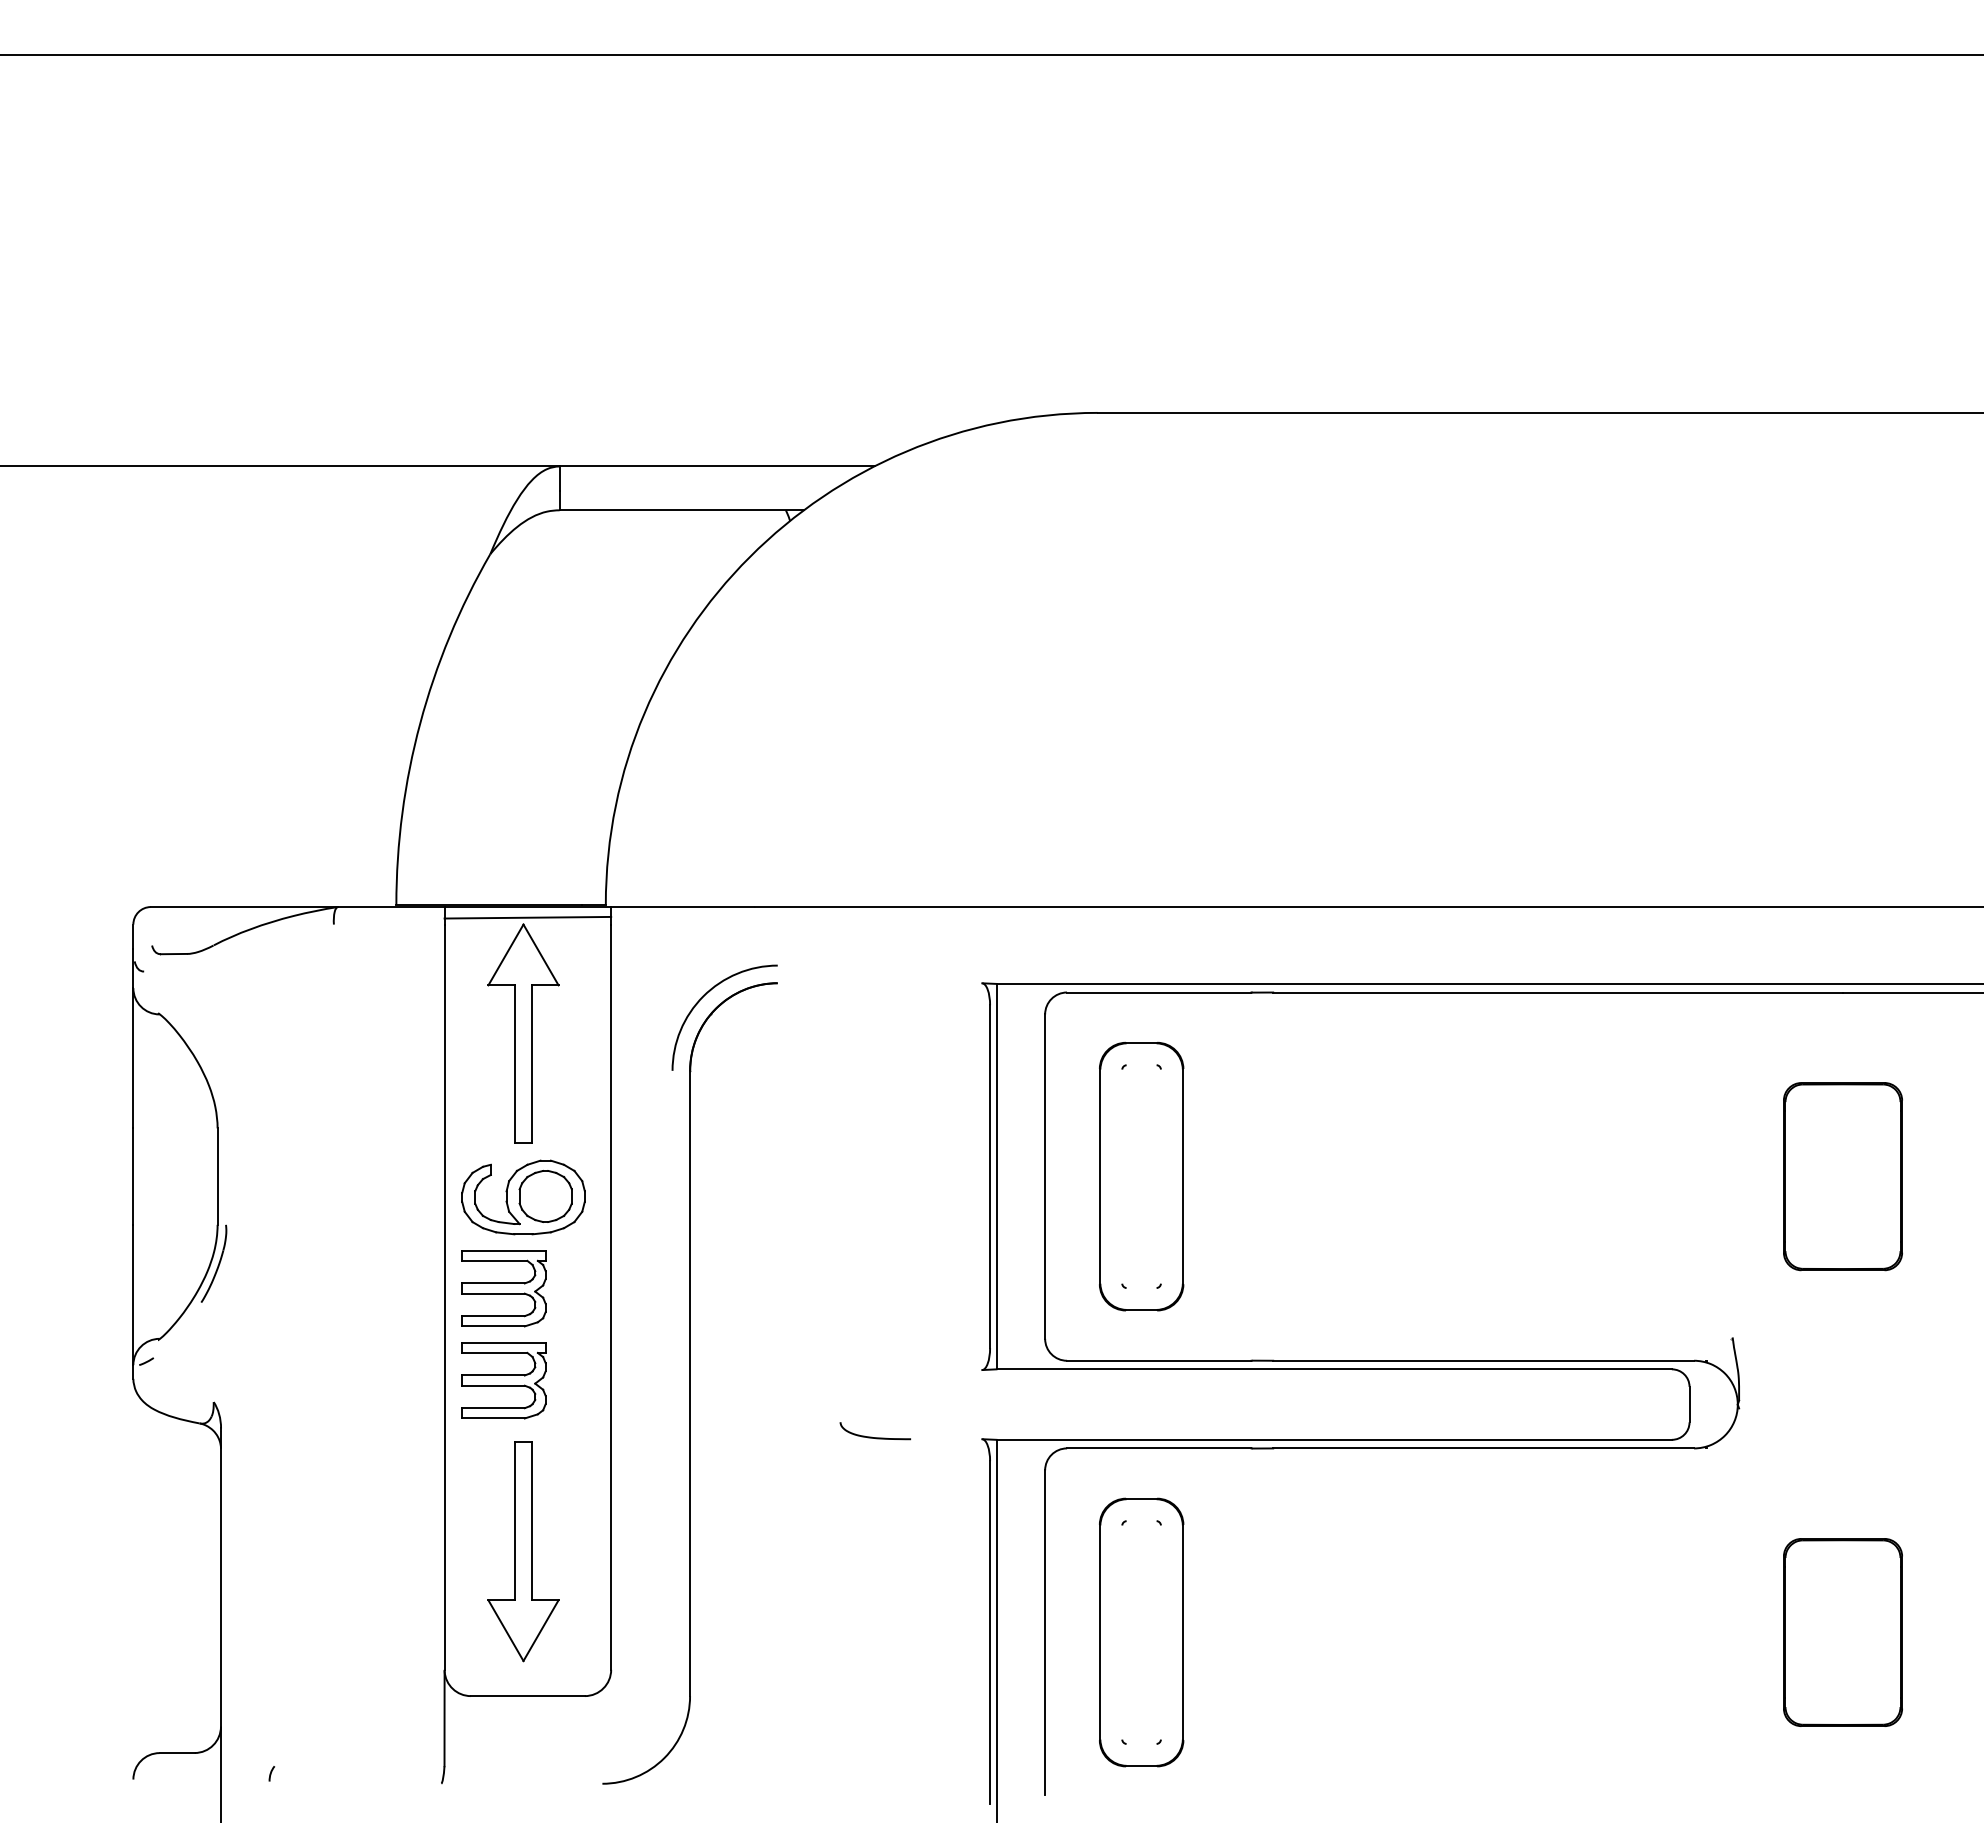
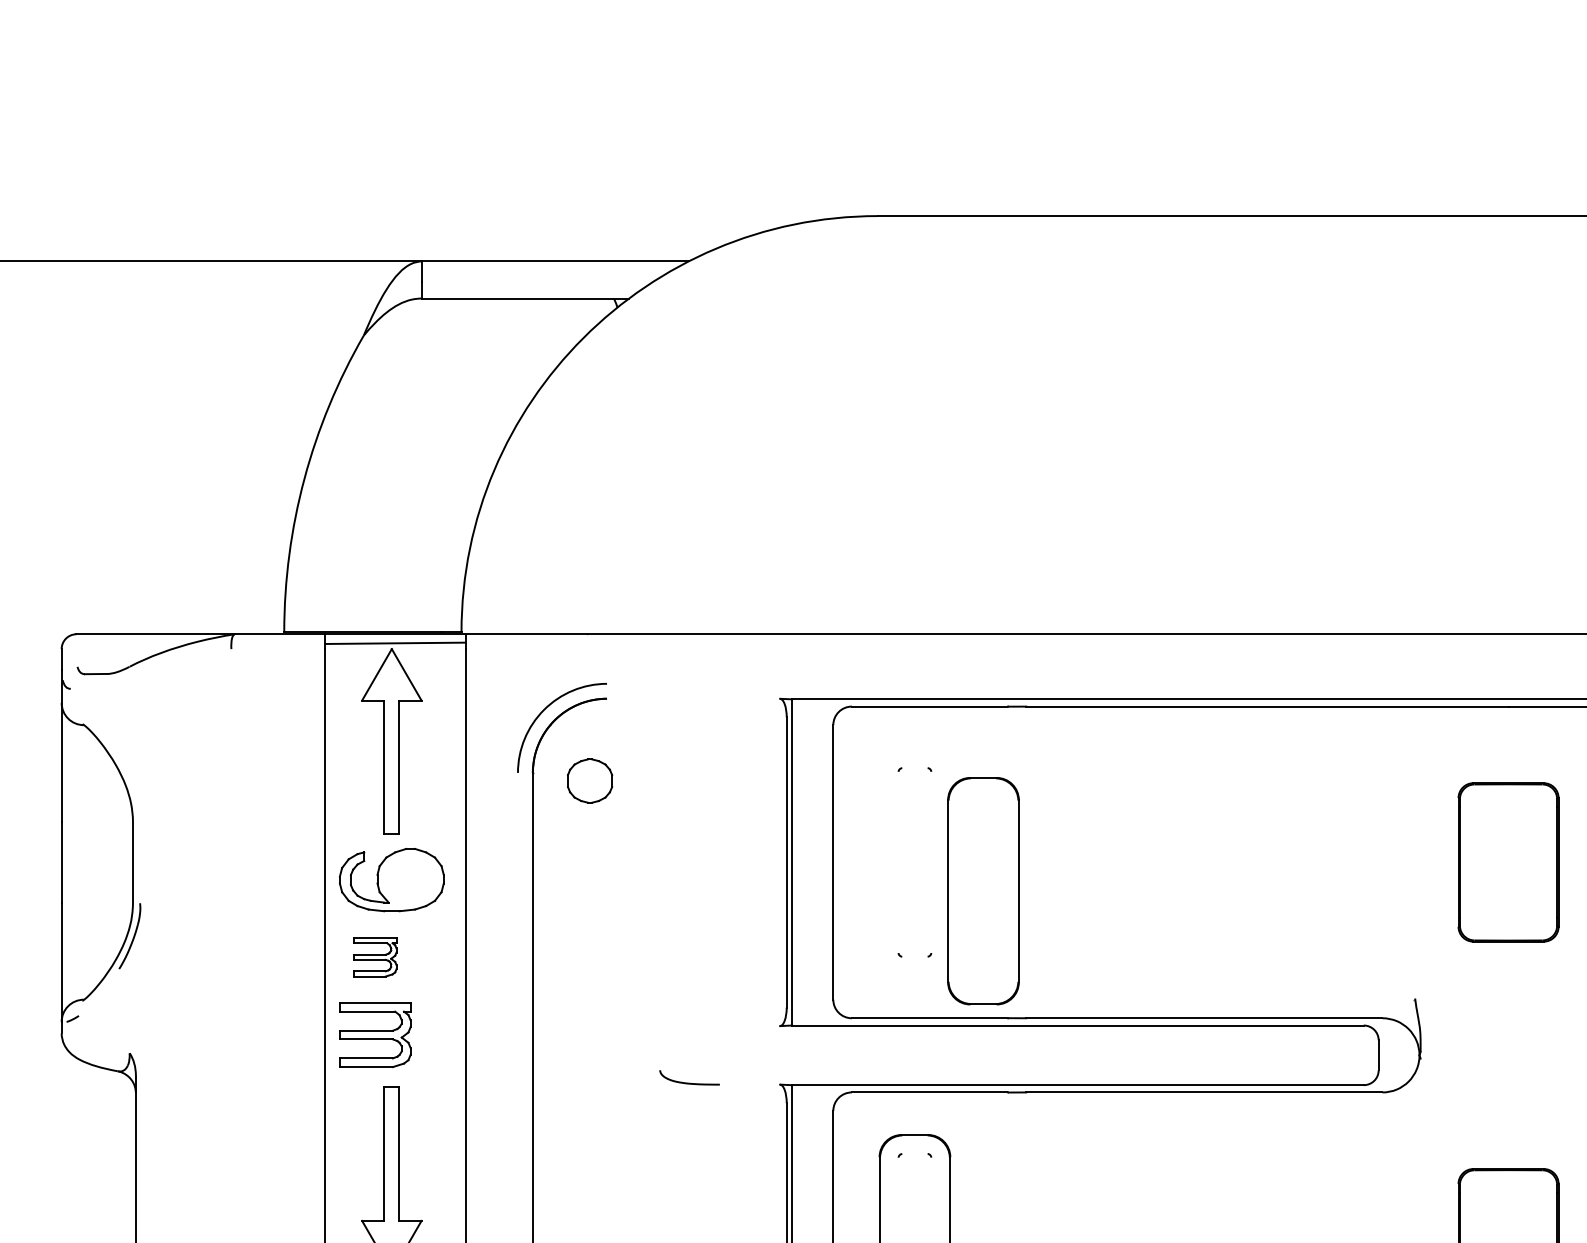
part: (1141, 1176) -> (983, 891), moved
part: (545, 1196) -> (589, 781), moved
part: (503, 1288) -> (374, 957), size x0.6

